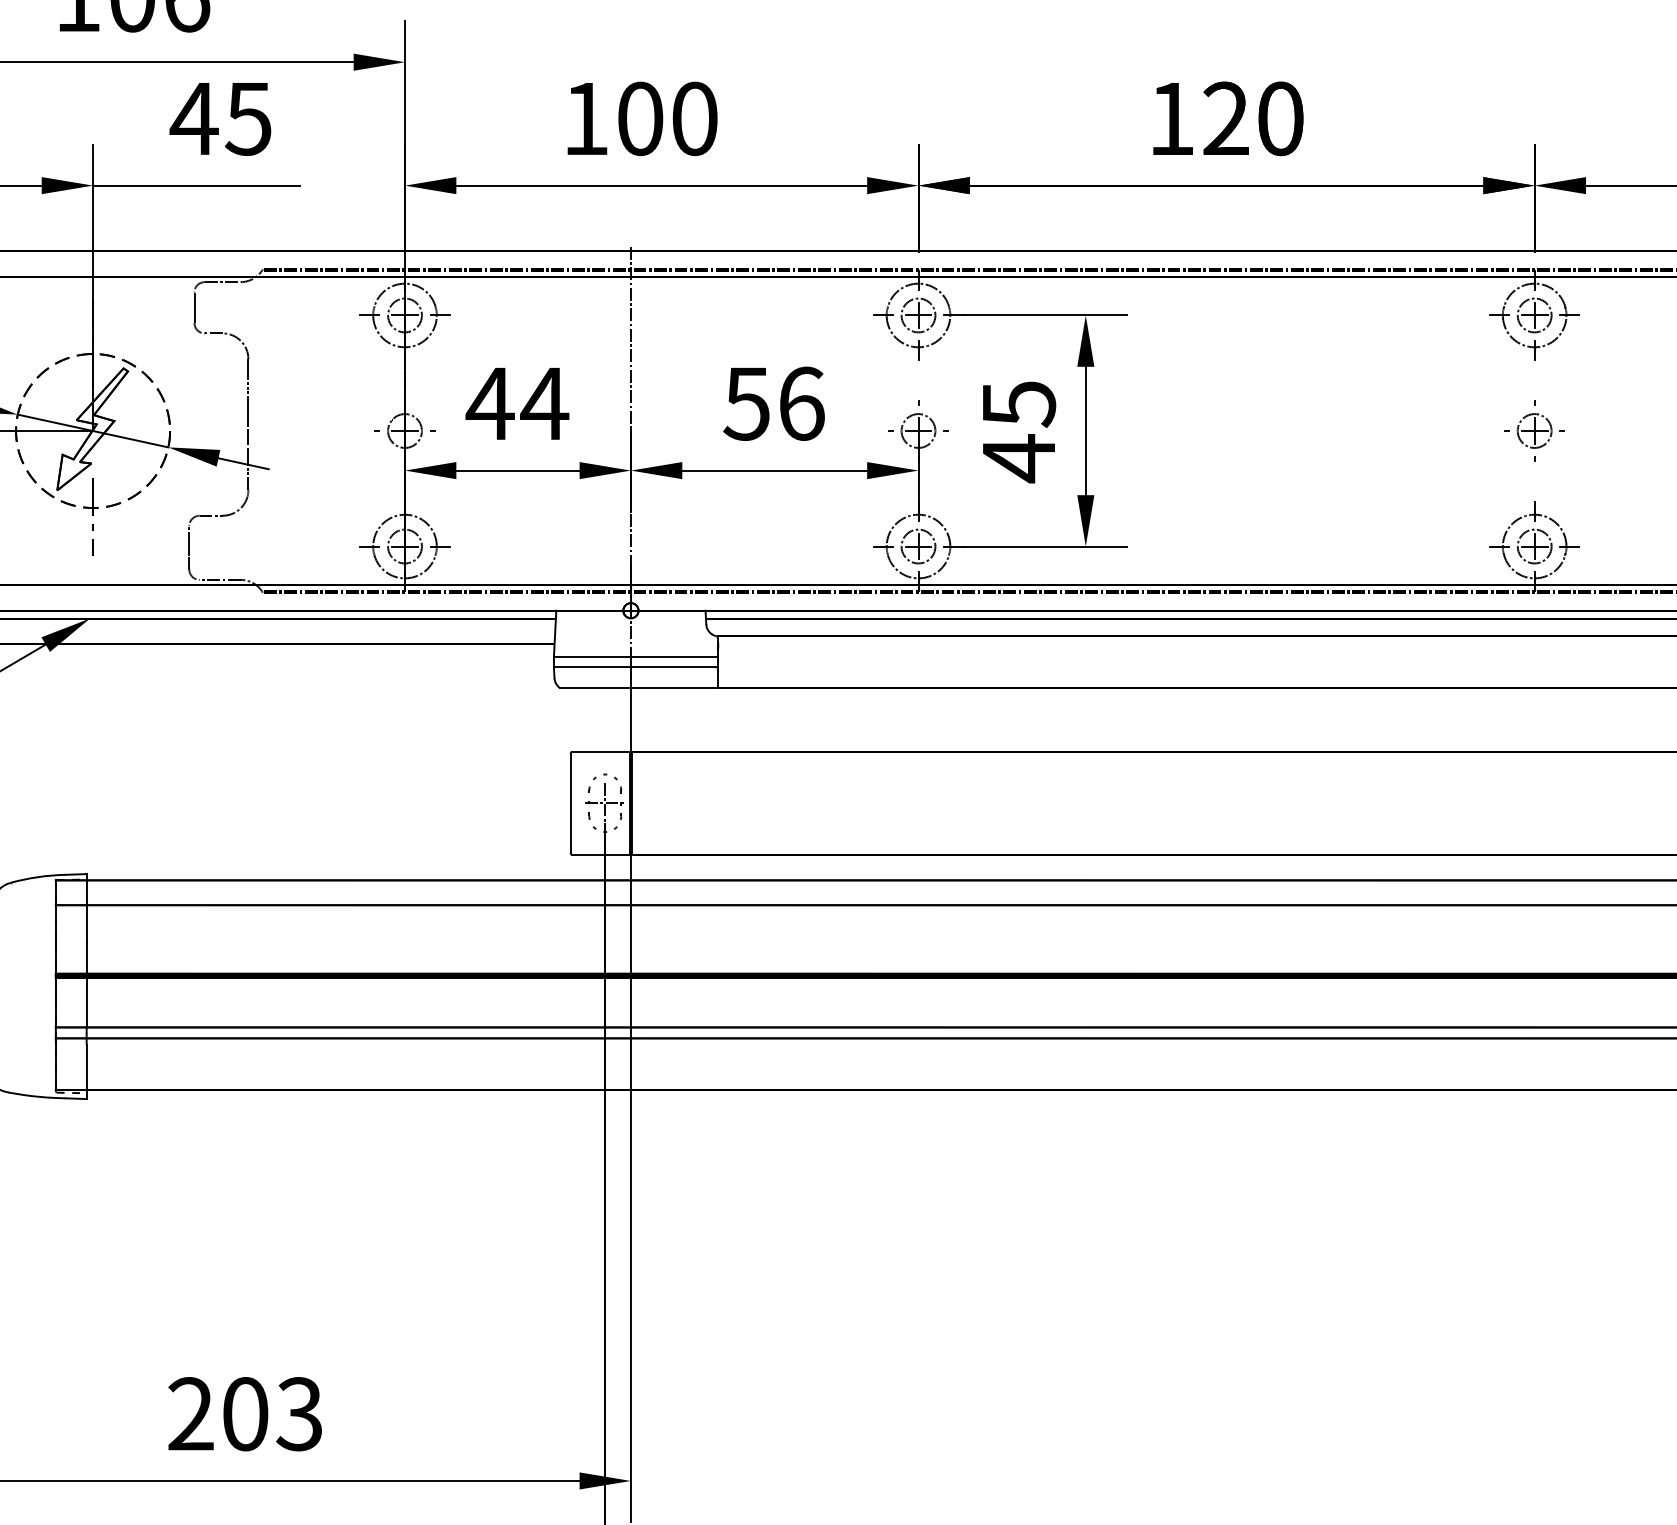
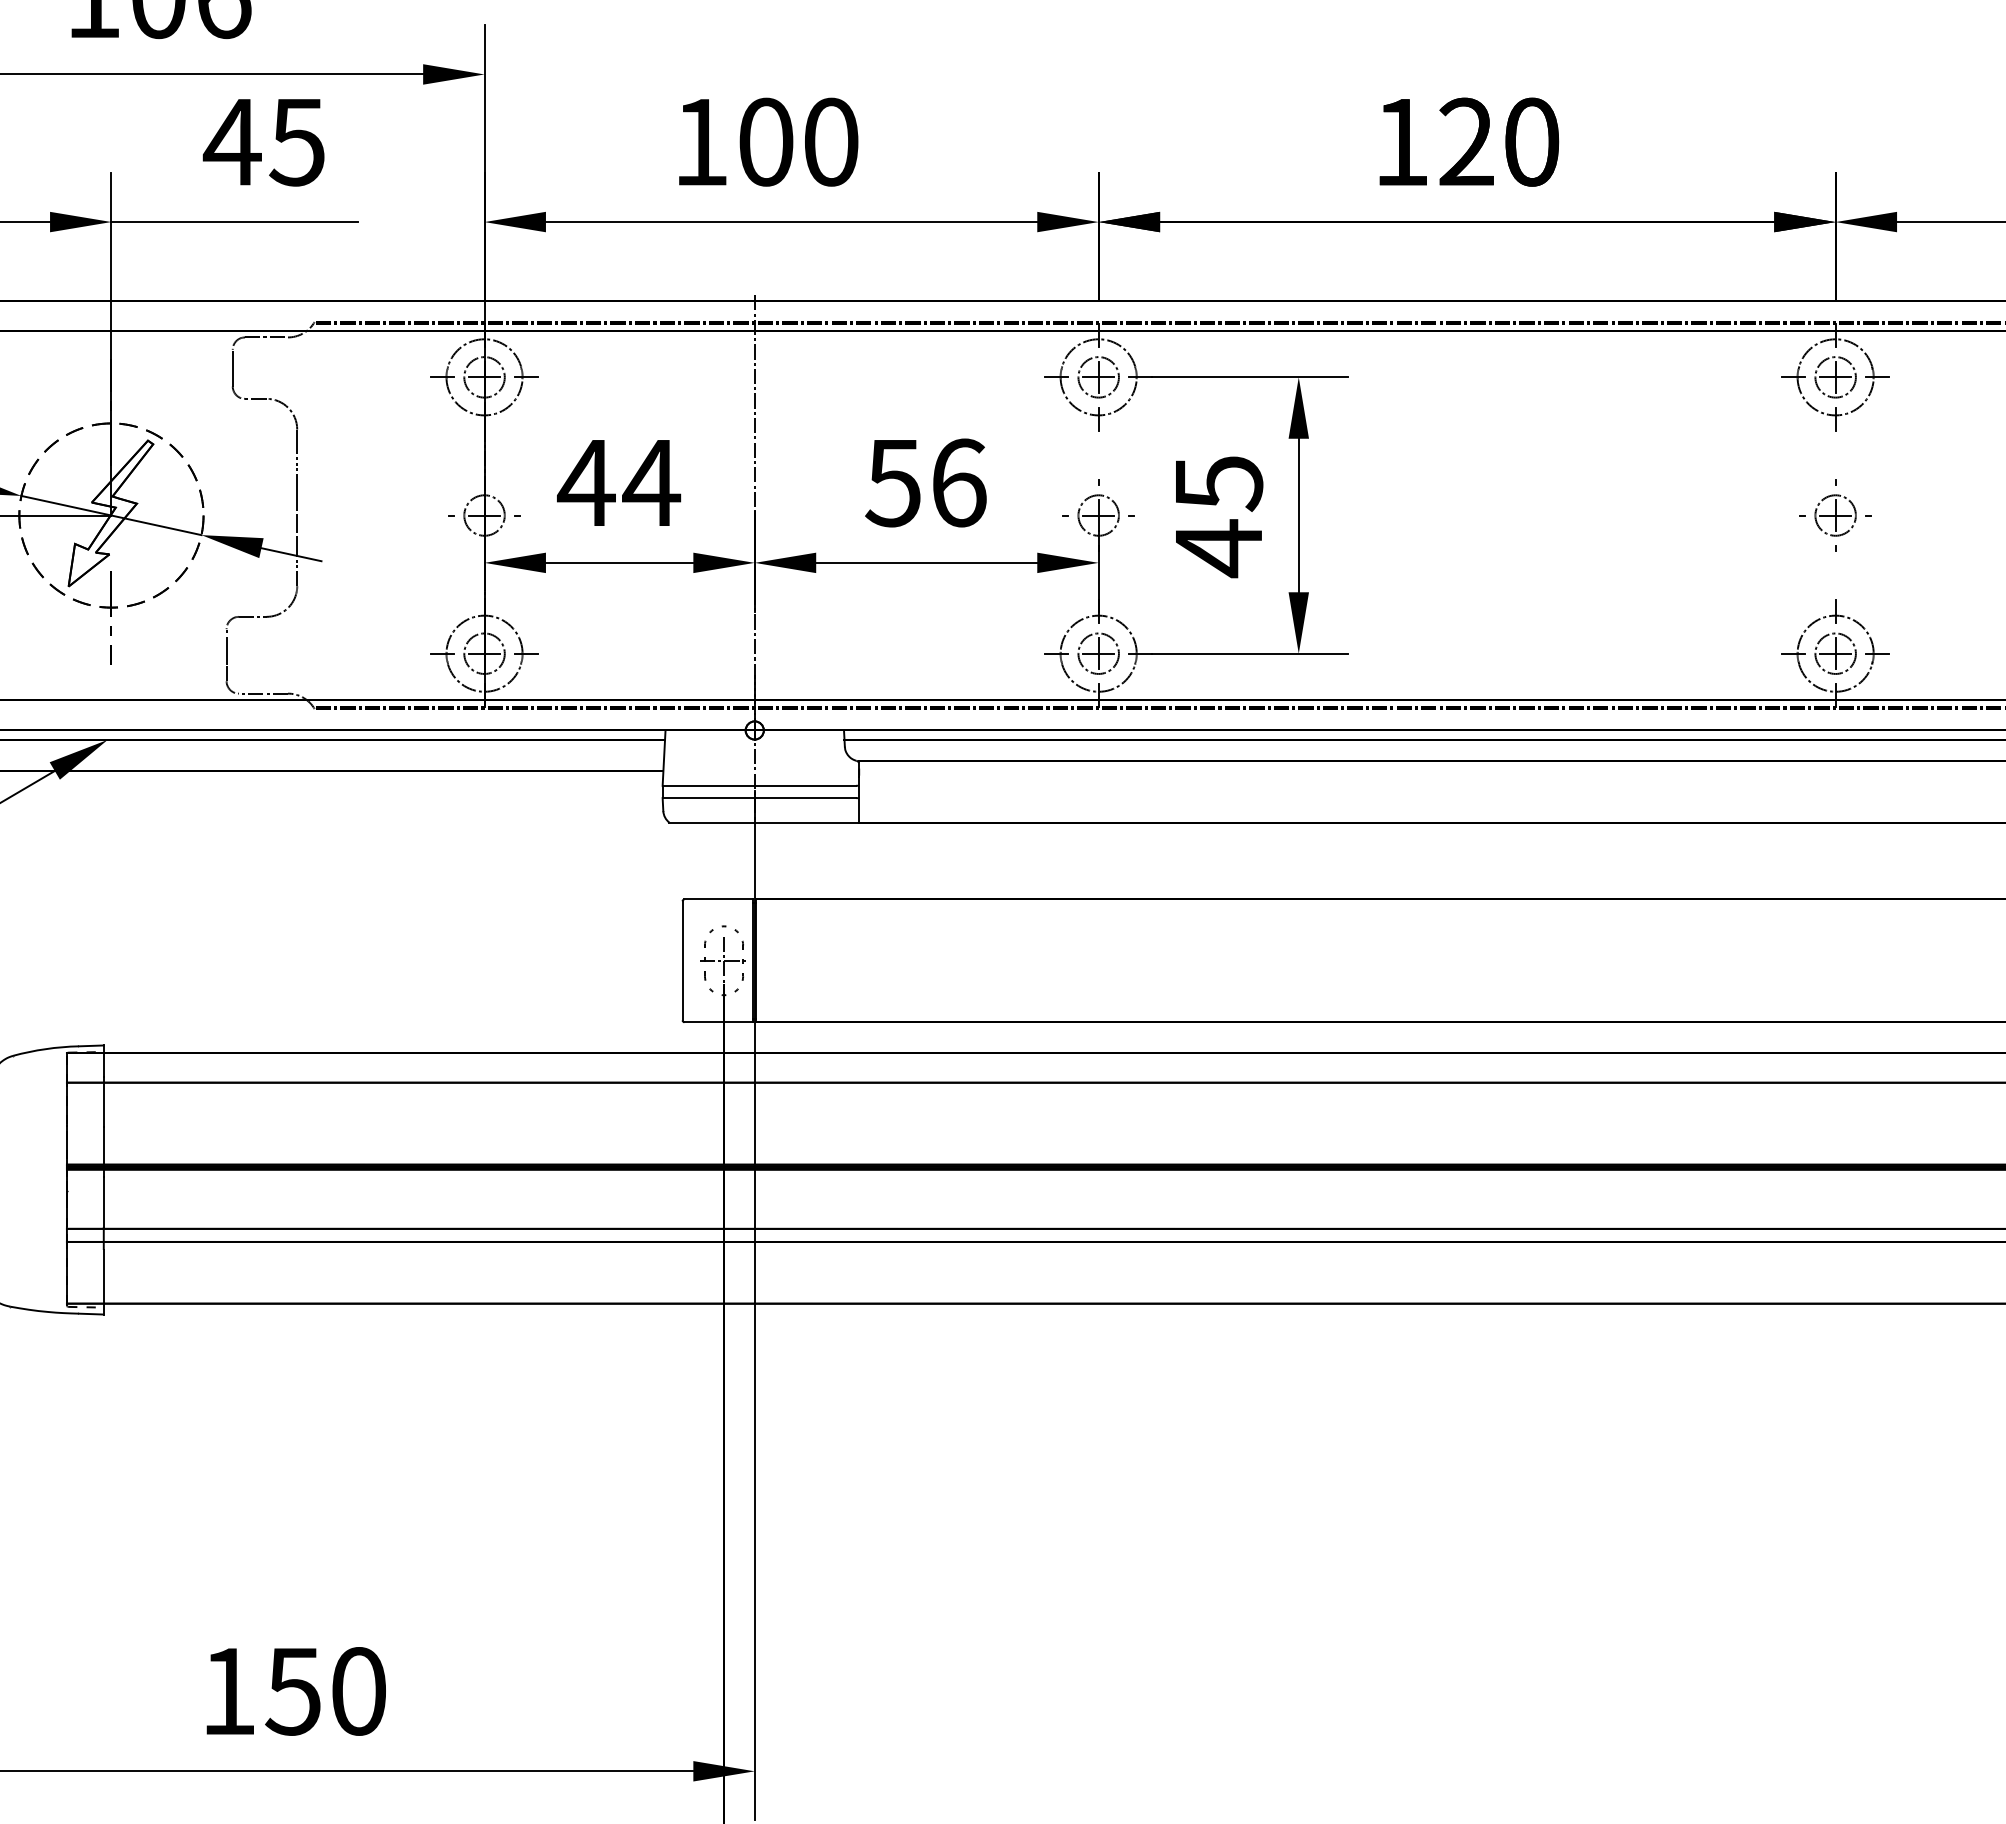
text: (245, 1414) -> (293, 1691), 203 -> 150

